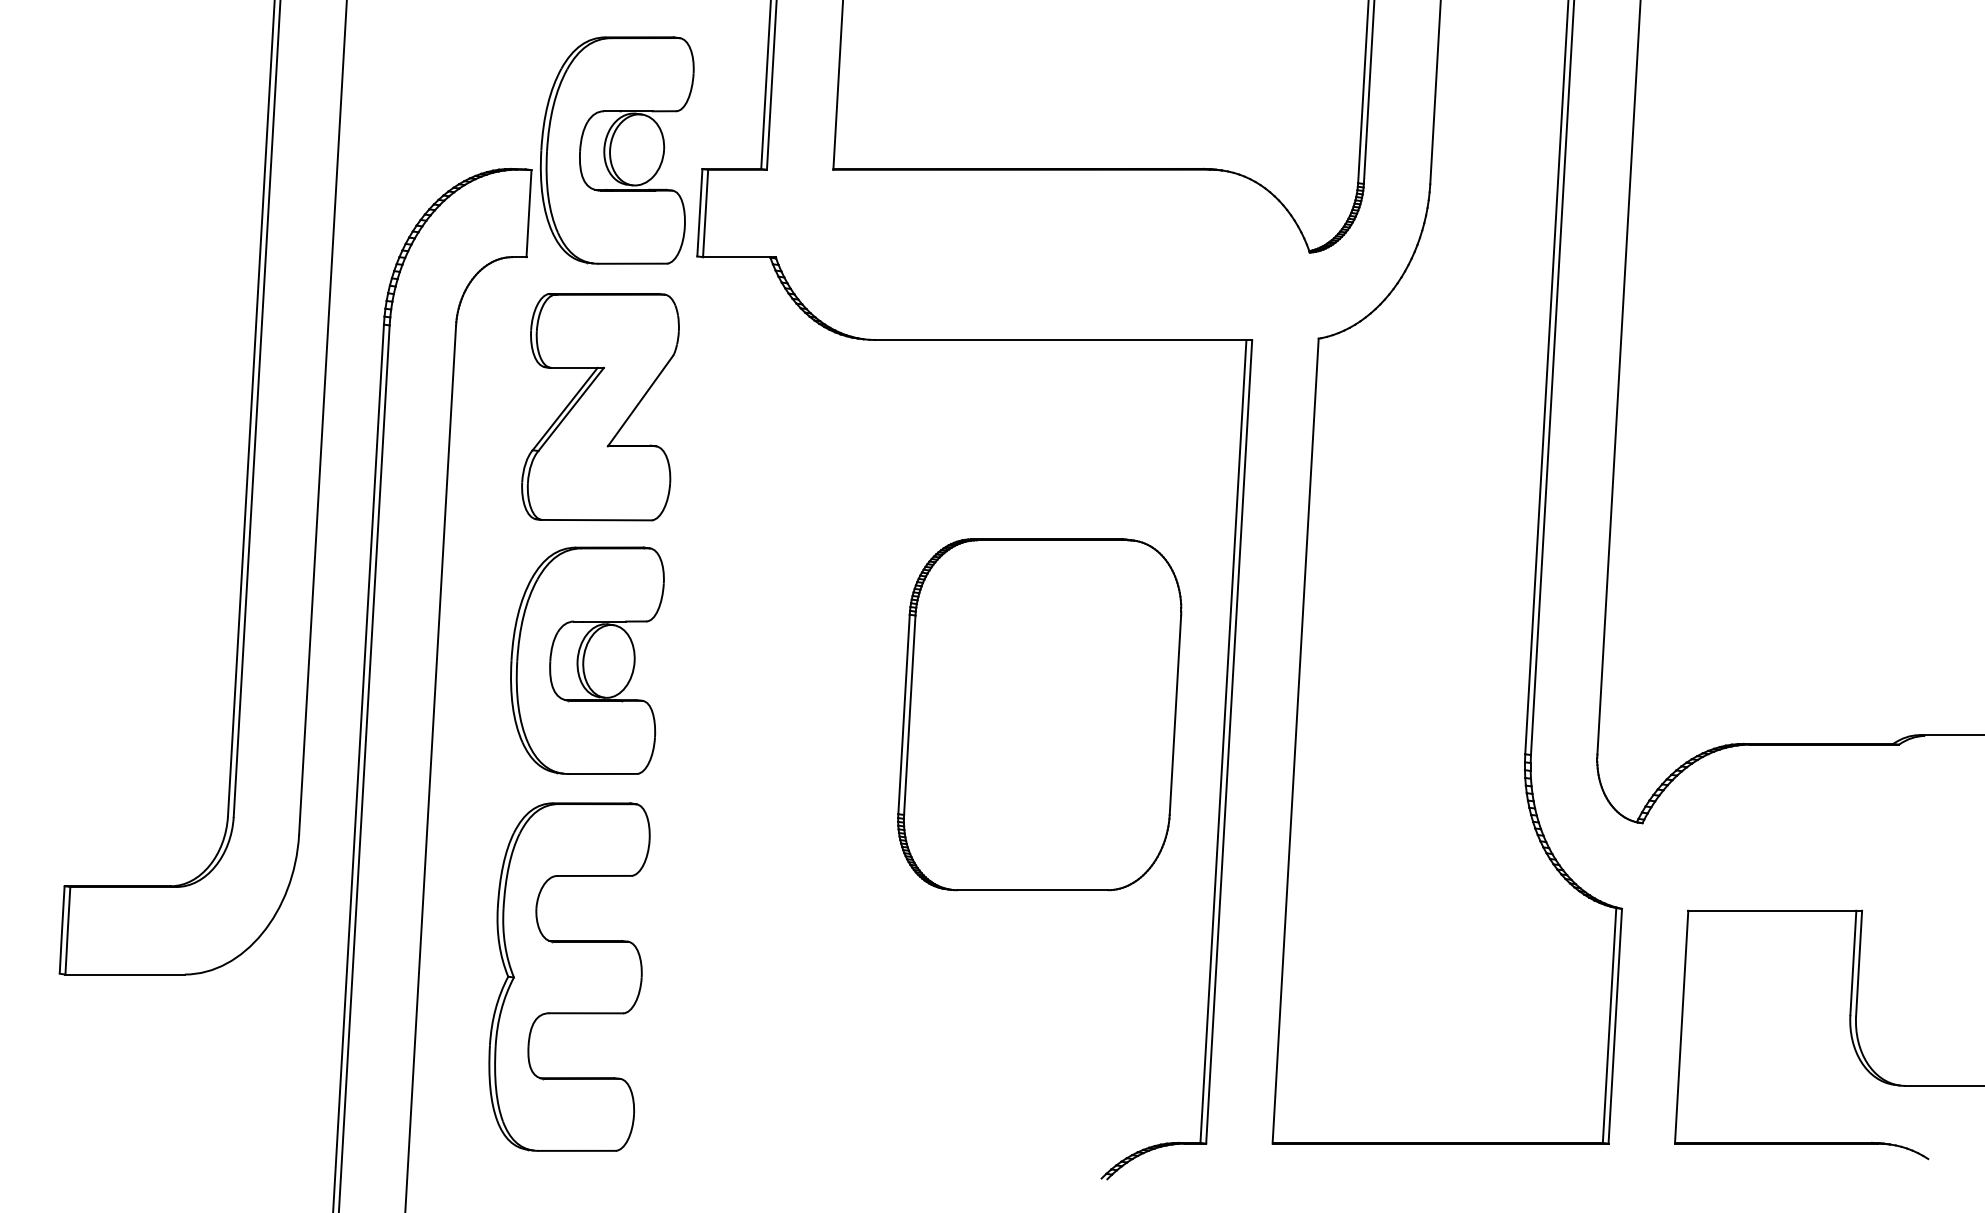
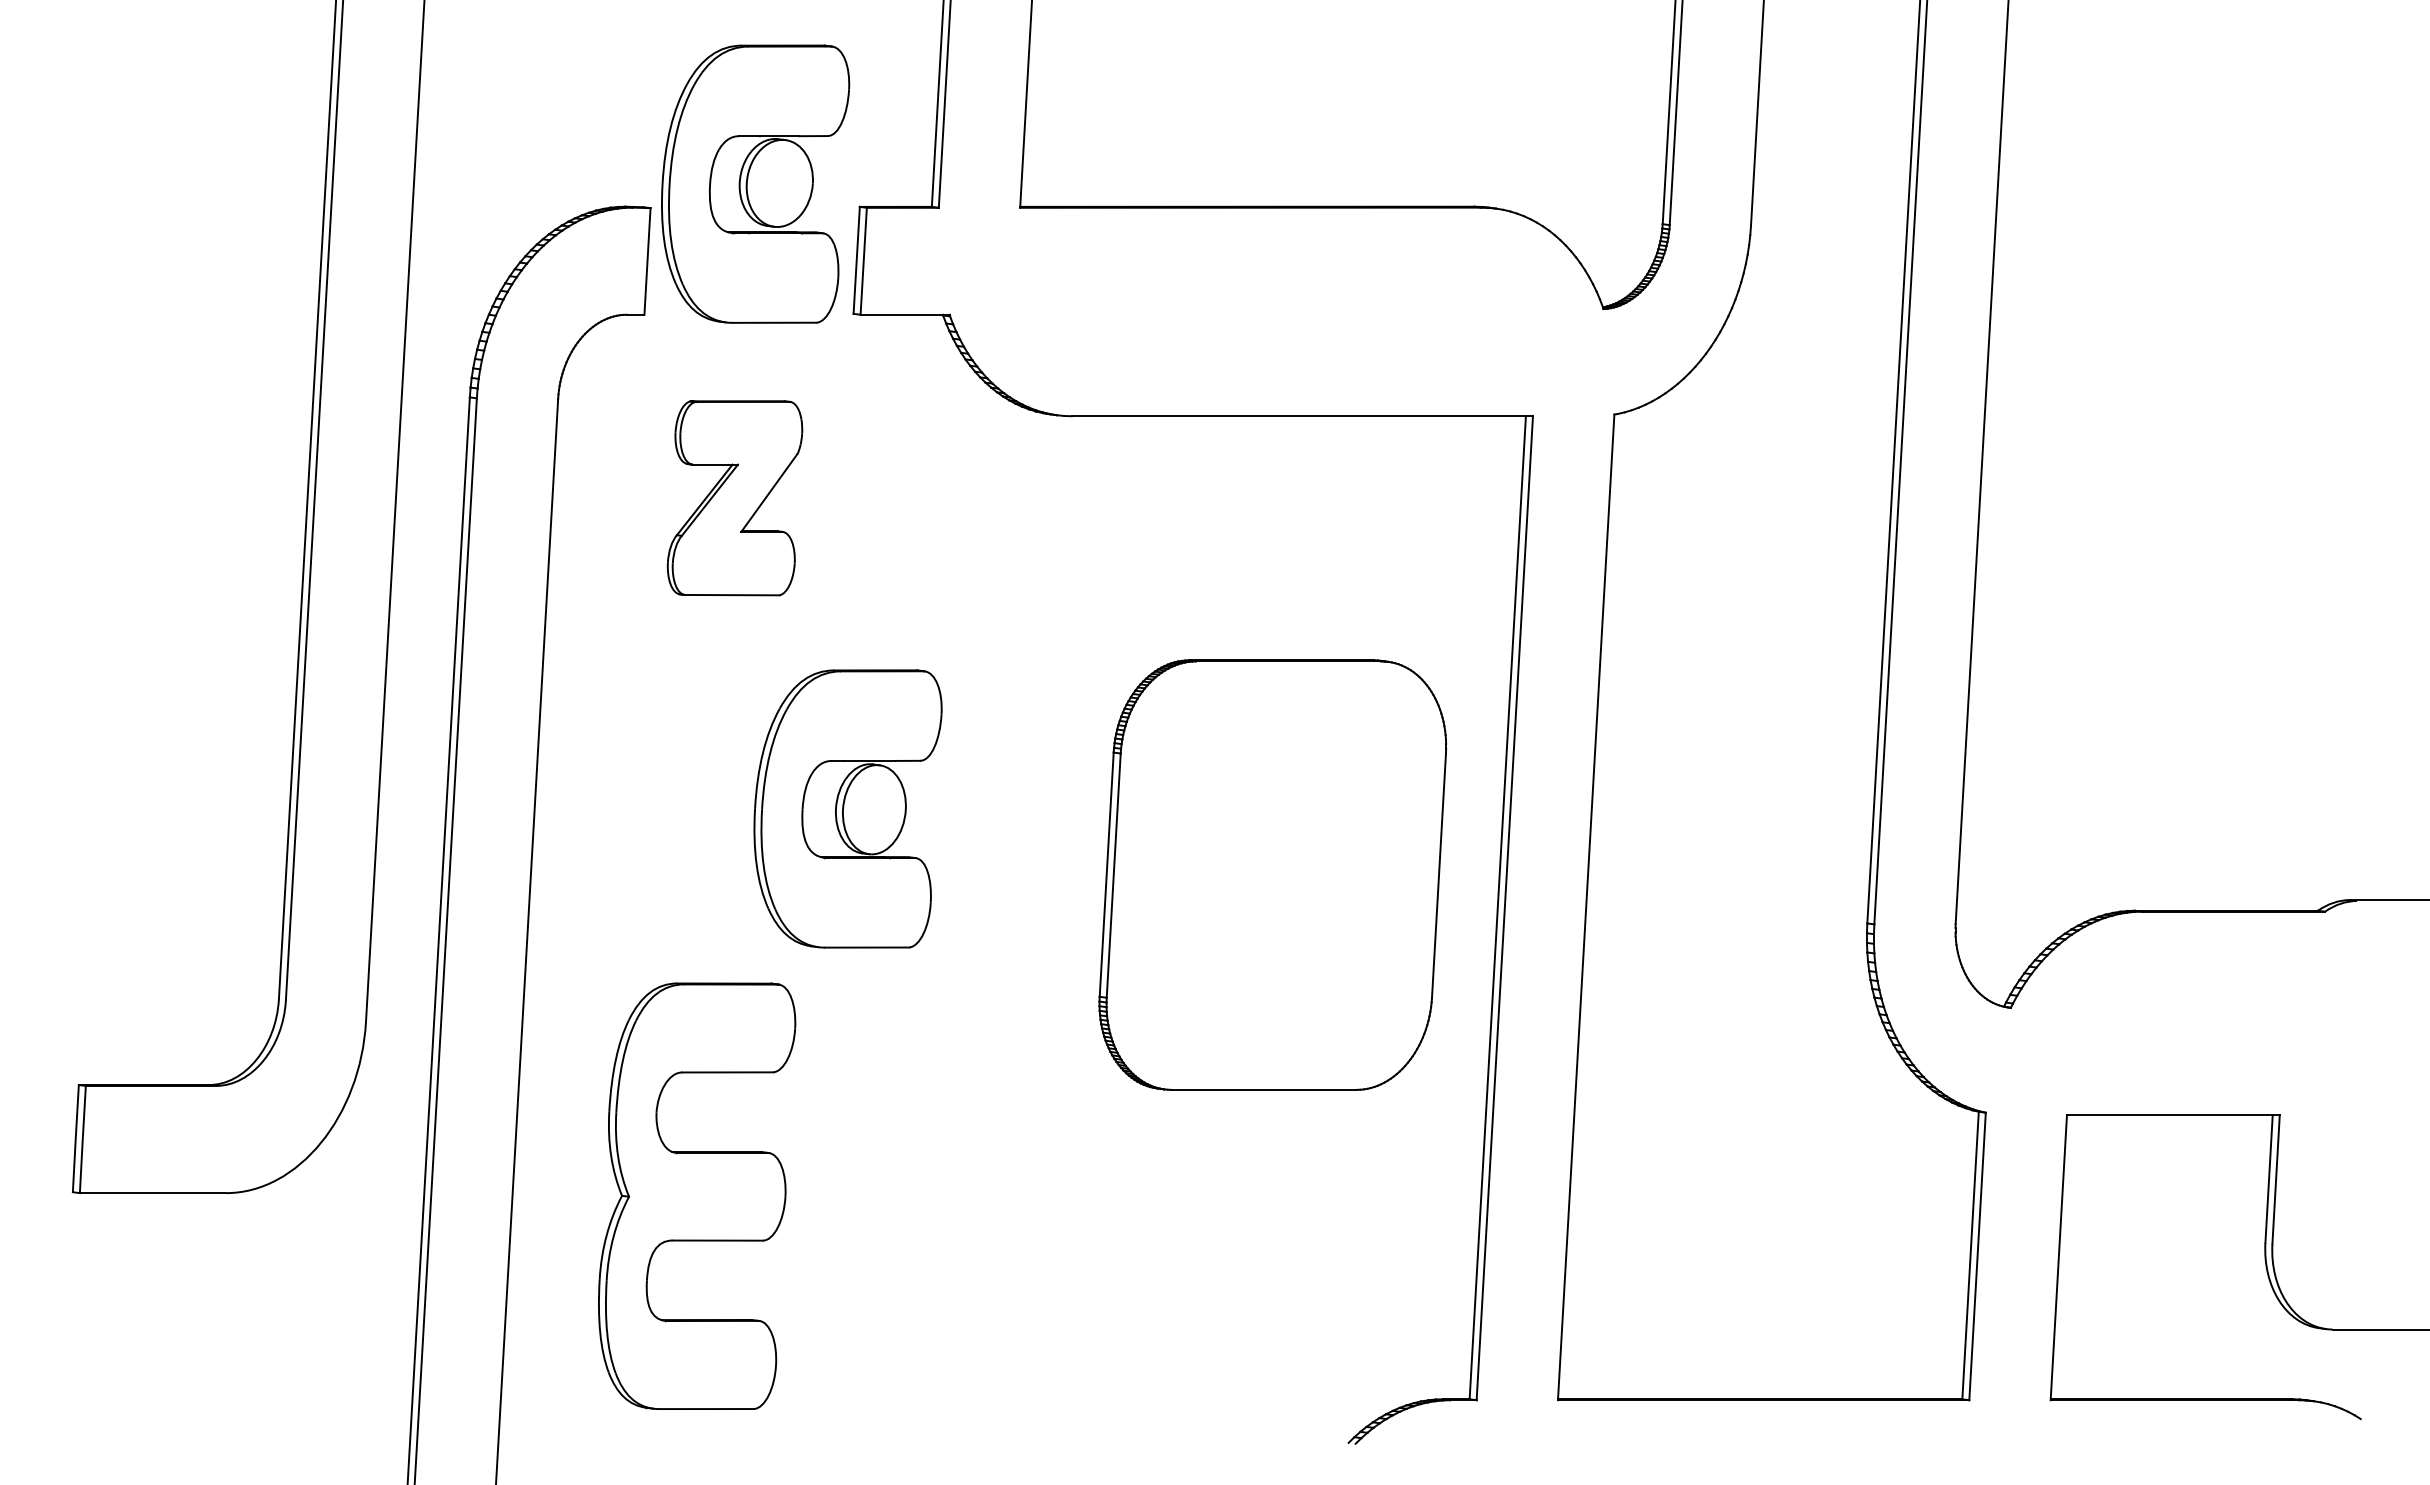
part: (600, 406) -> (734, 497), size x0.7
part: (587, 660) -> (847, 808), moved

